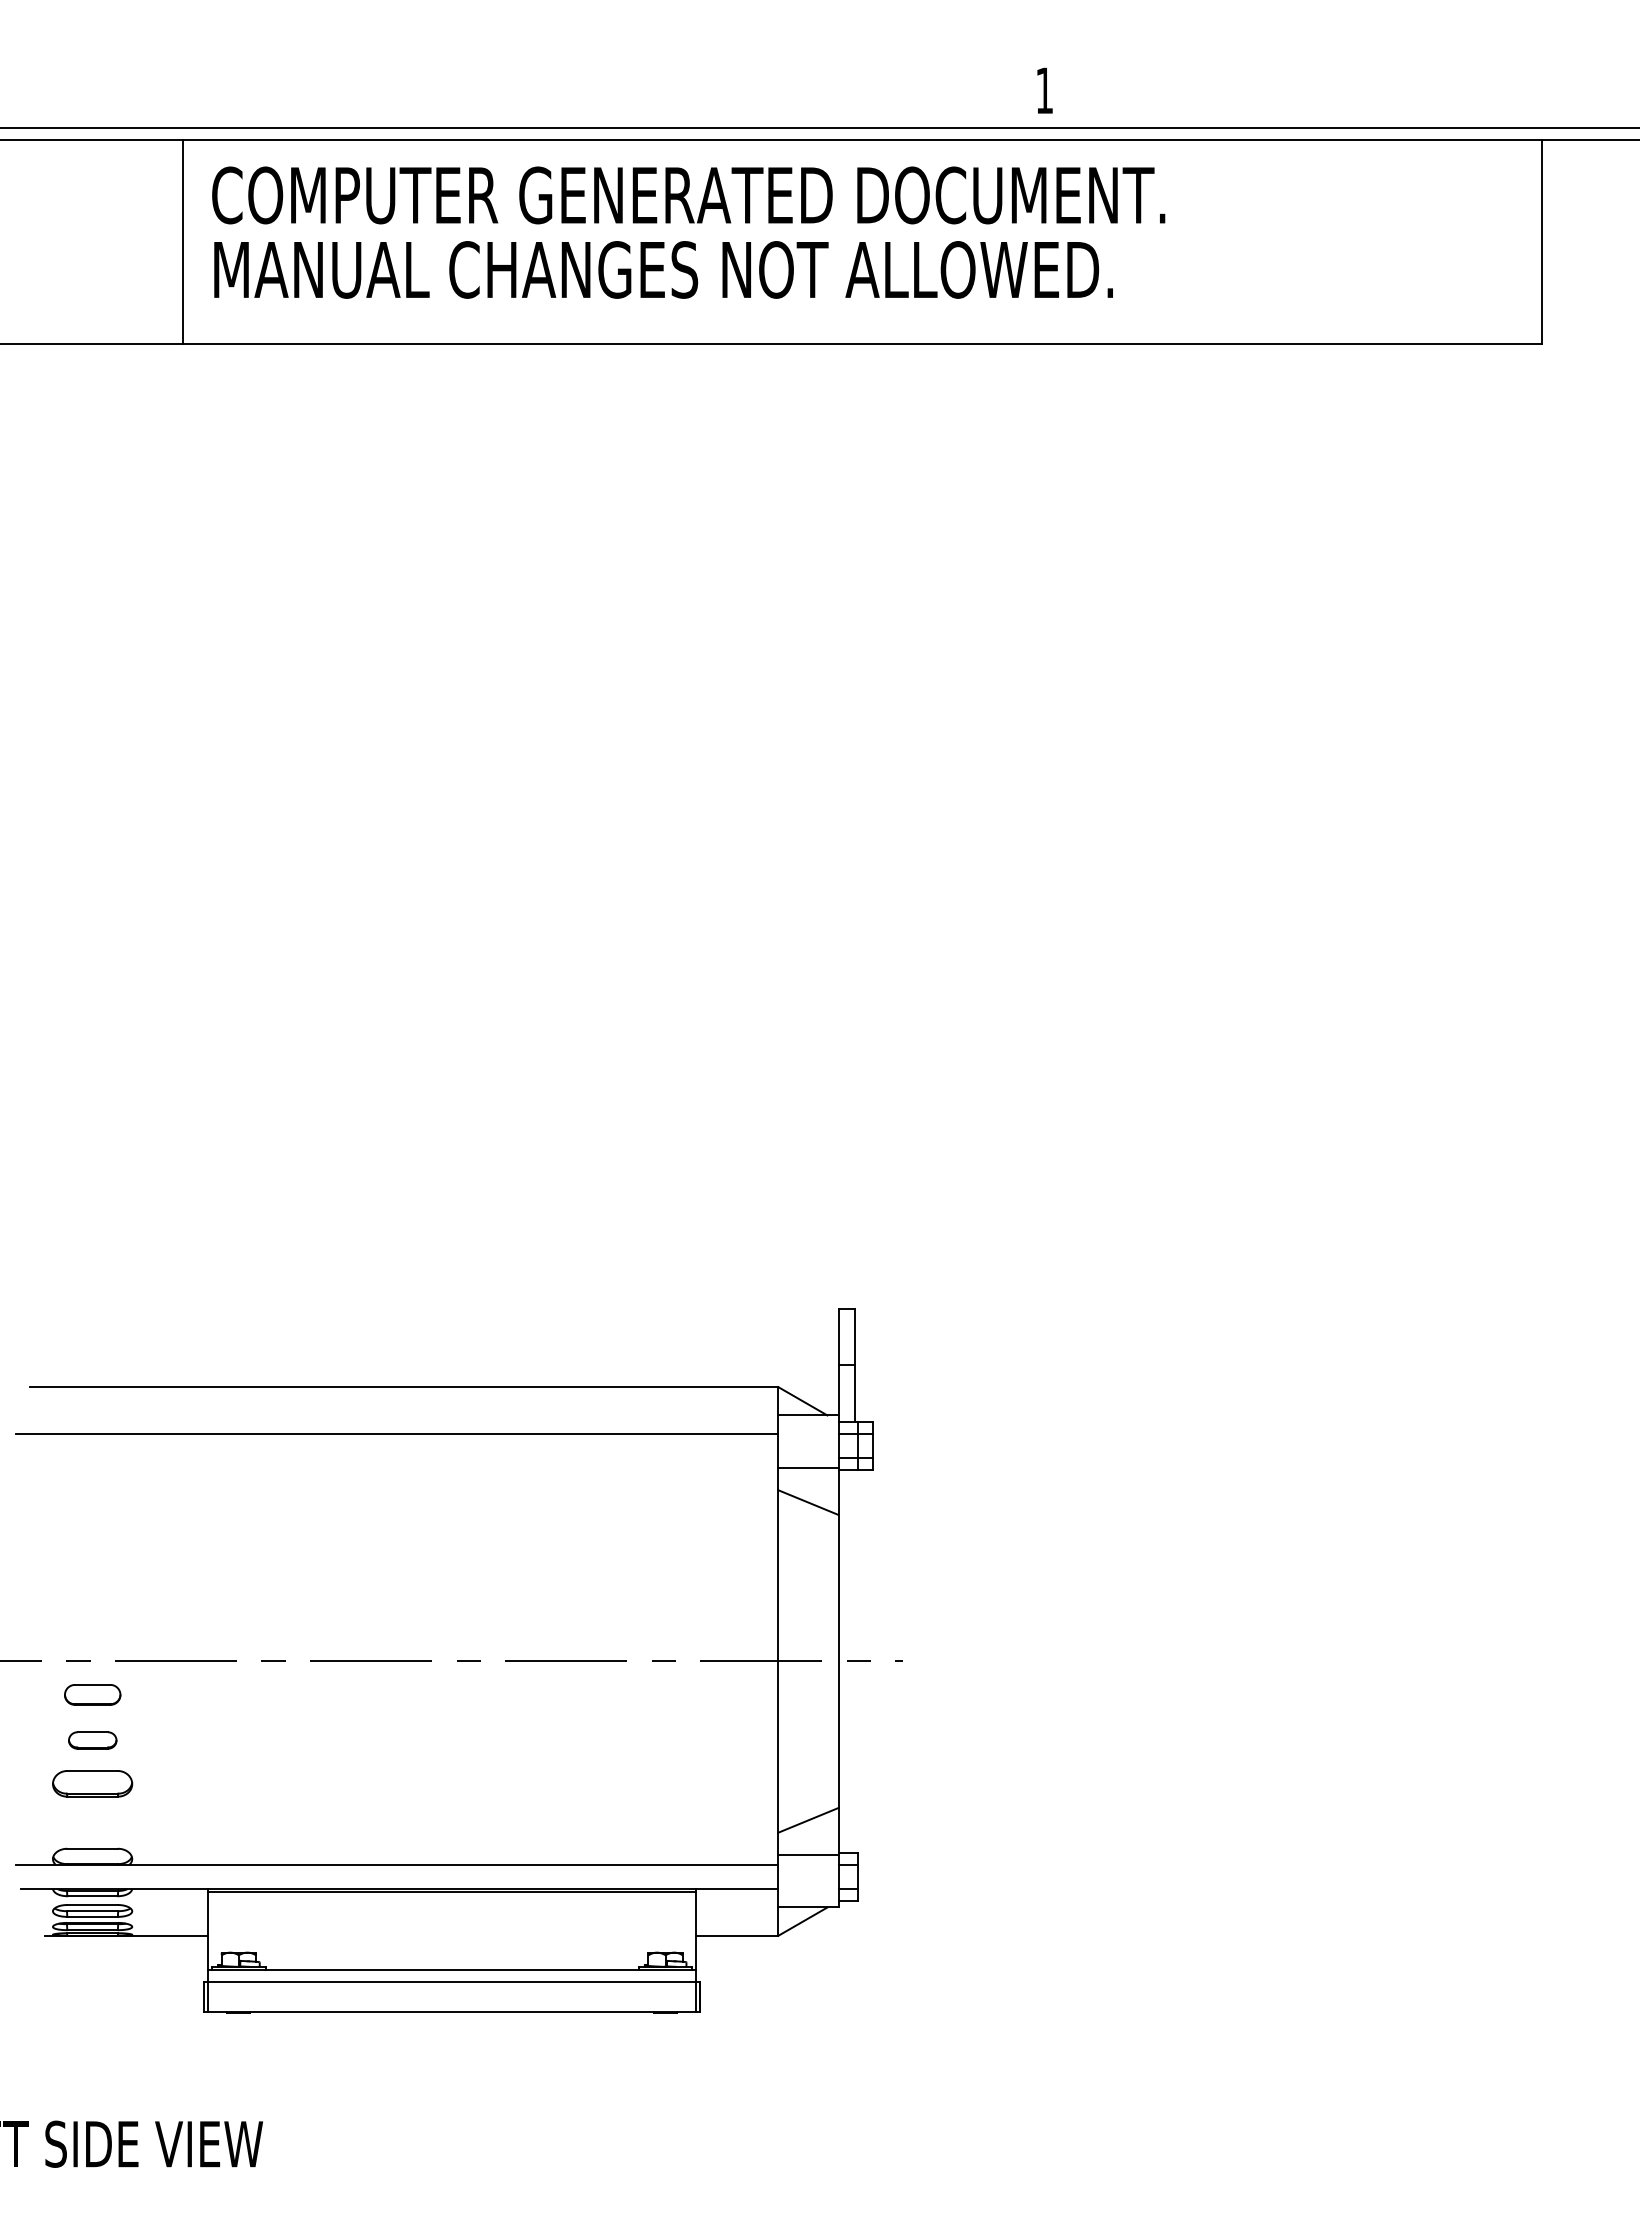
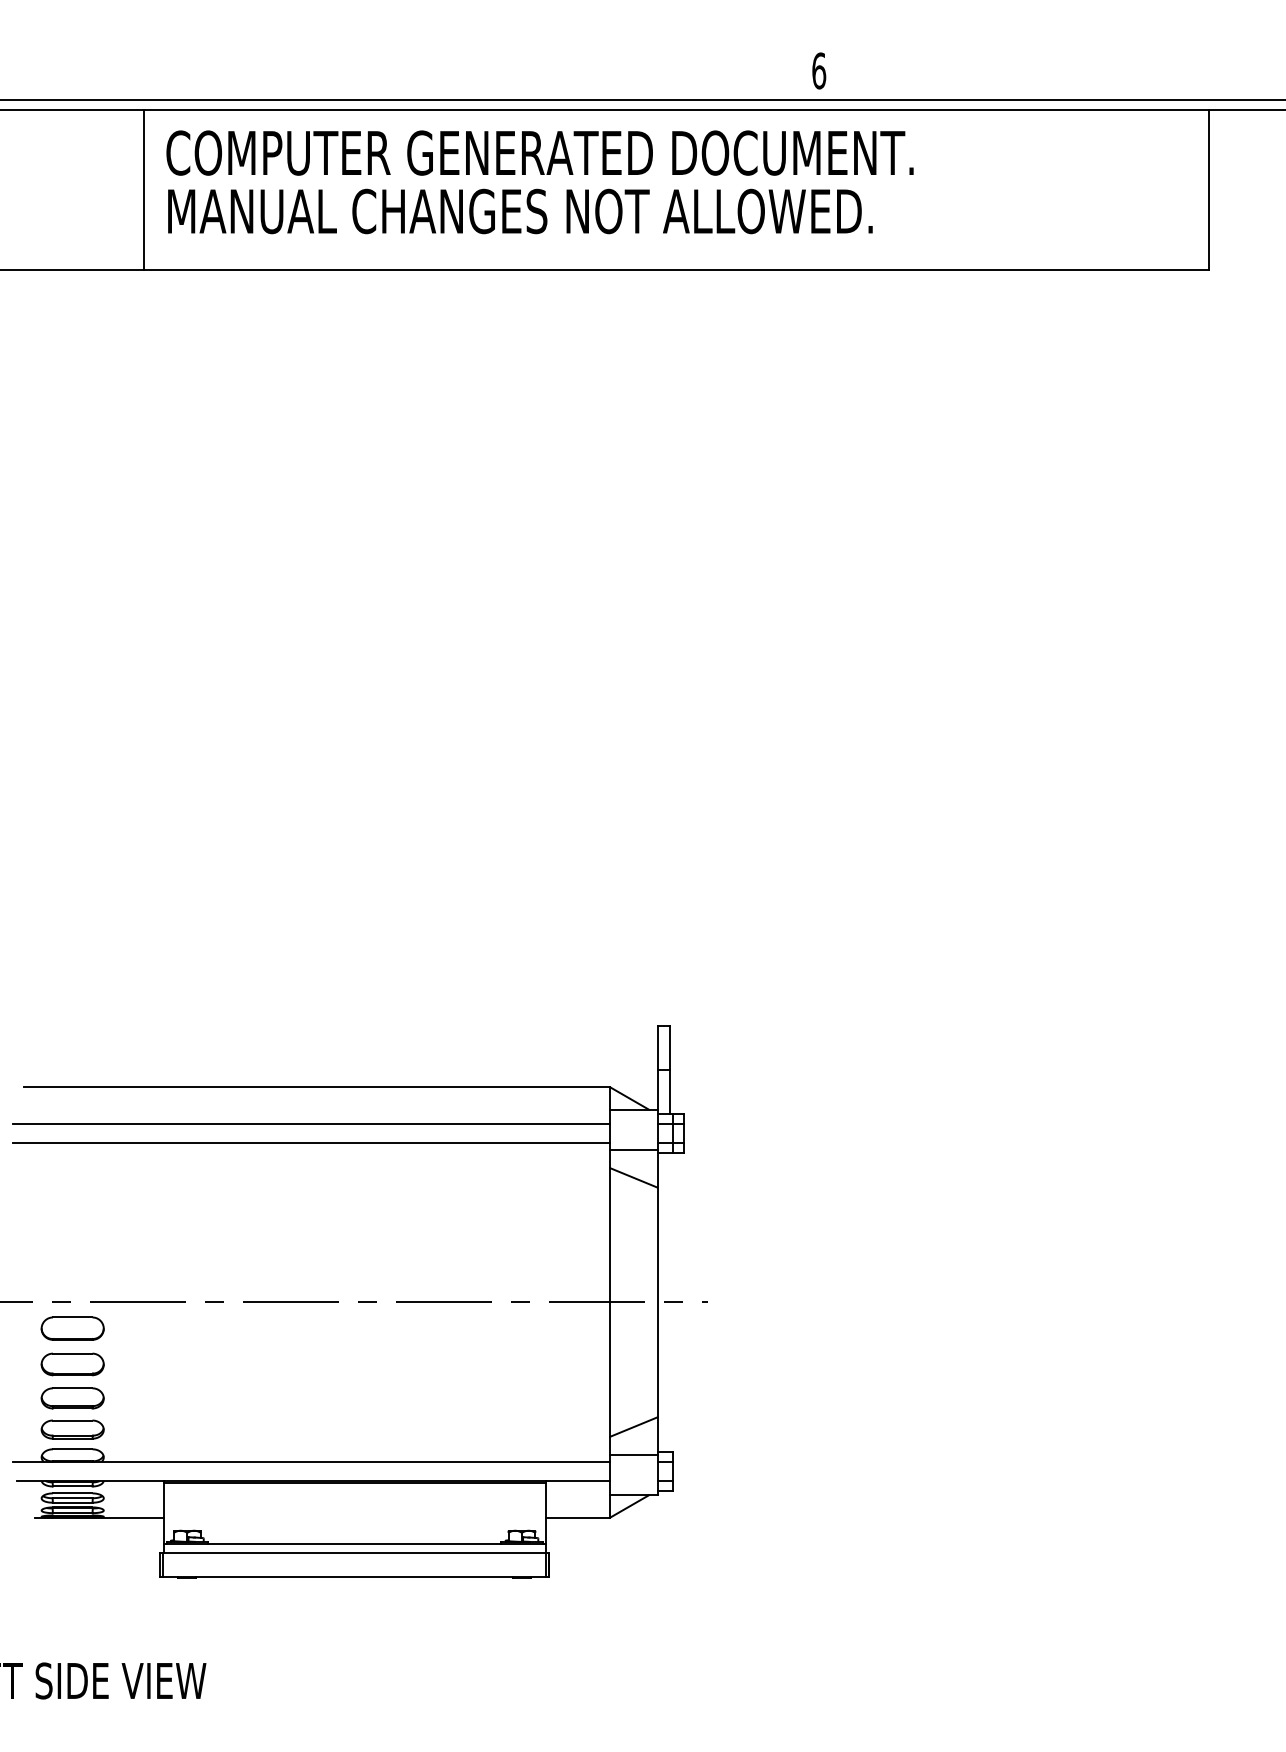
text: (1044, 90) -> (819, 70), 1 -> 6
line: (397, 1458) -> (311, 1143), added
part: (92, 1694) -> (72, 1328), size x1.43
part: (92, 1740) -> (72, 1364), size x1.67
part: (92, 1823) -> (72, 1429), added

